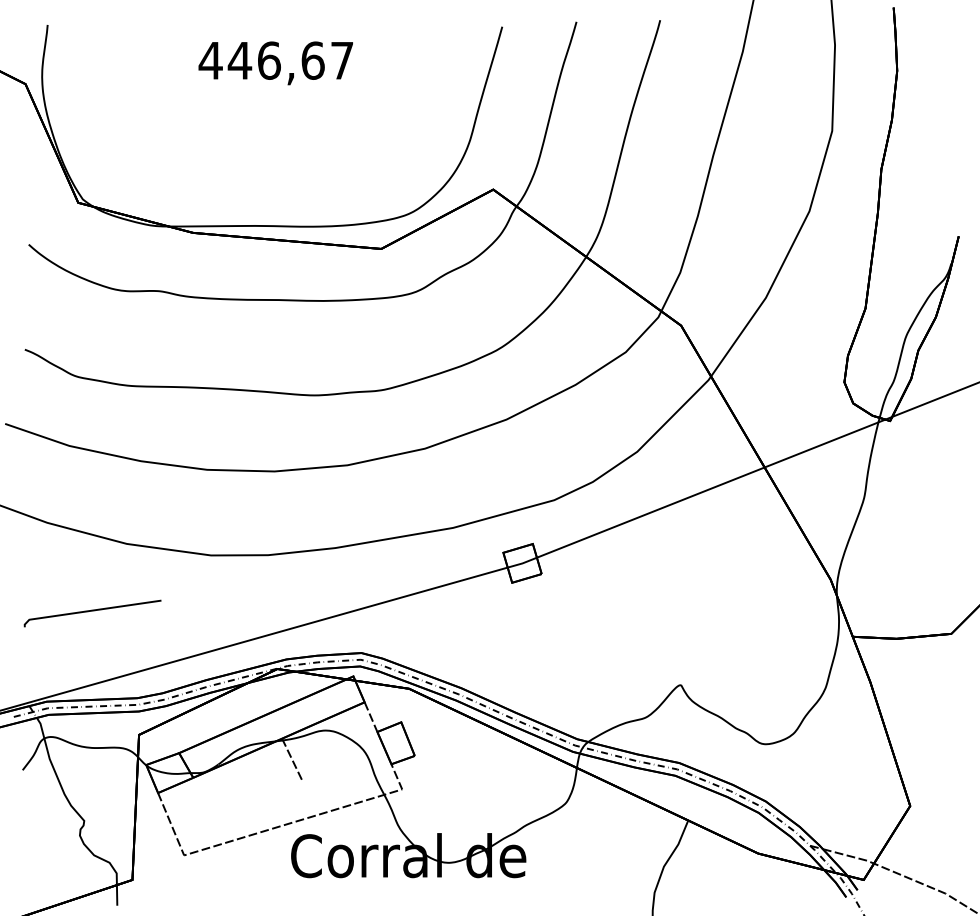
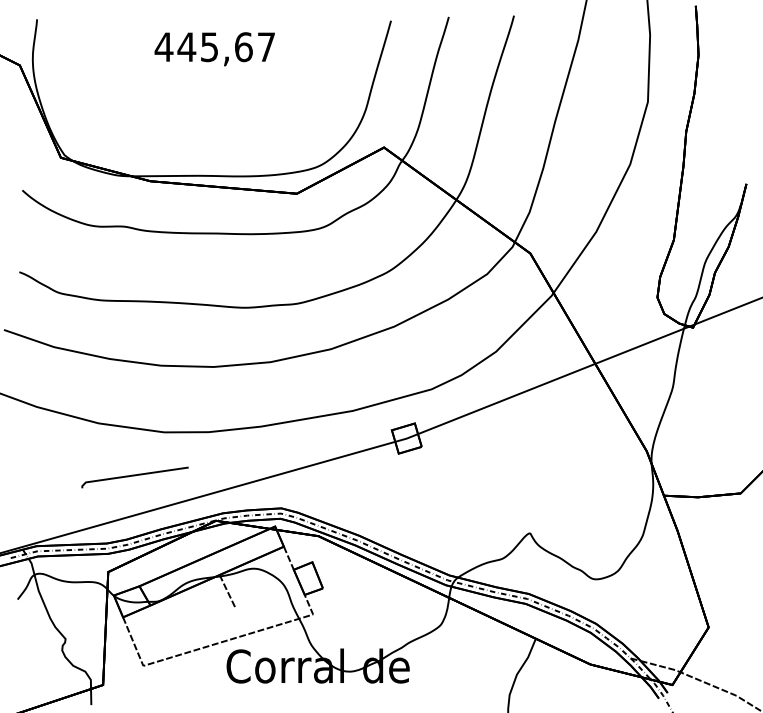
text: (269, 61) -> (209, 47), 446,67 -> 445,67
line: (91, 612) -> (134, 476), moved

